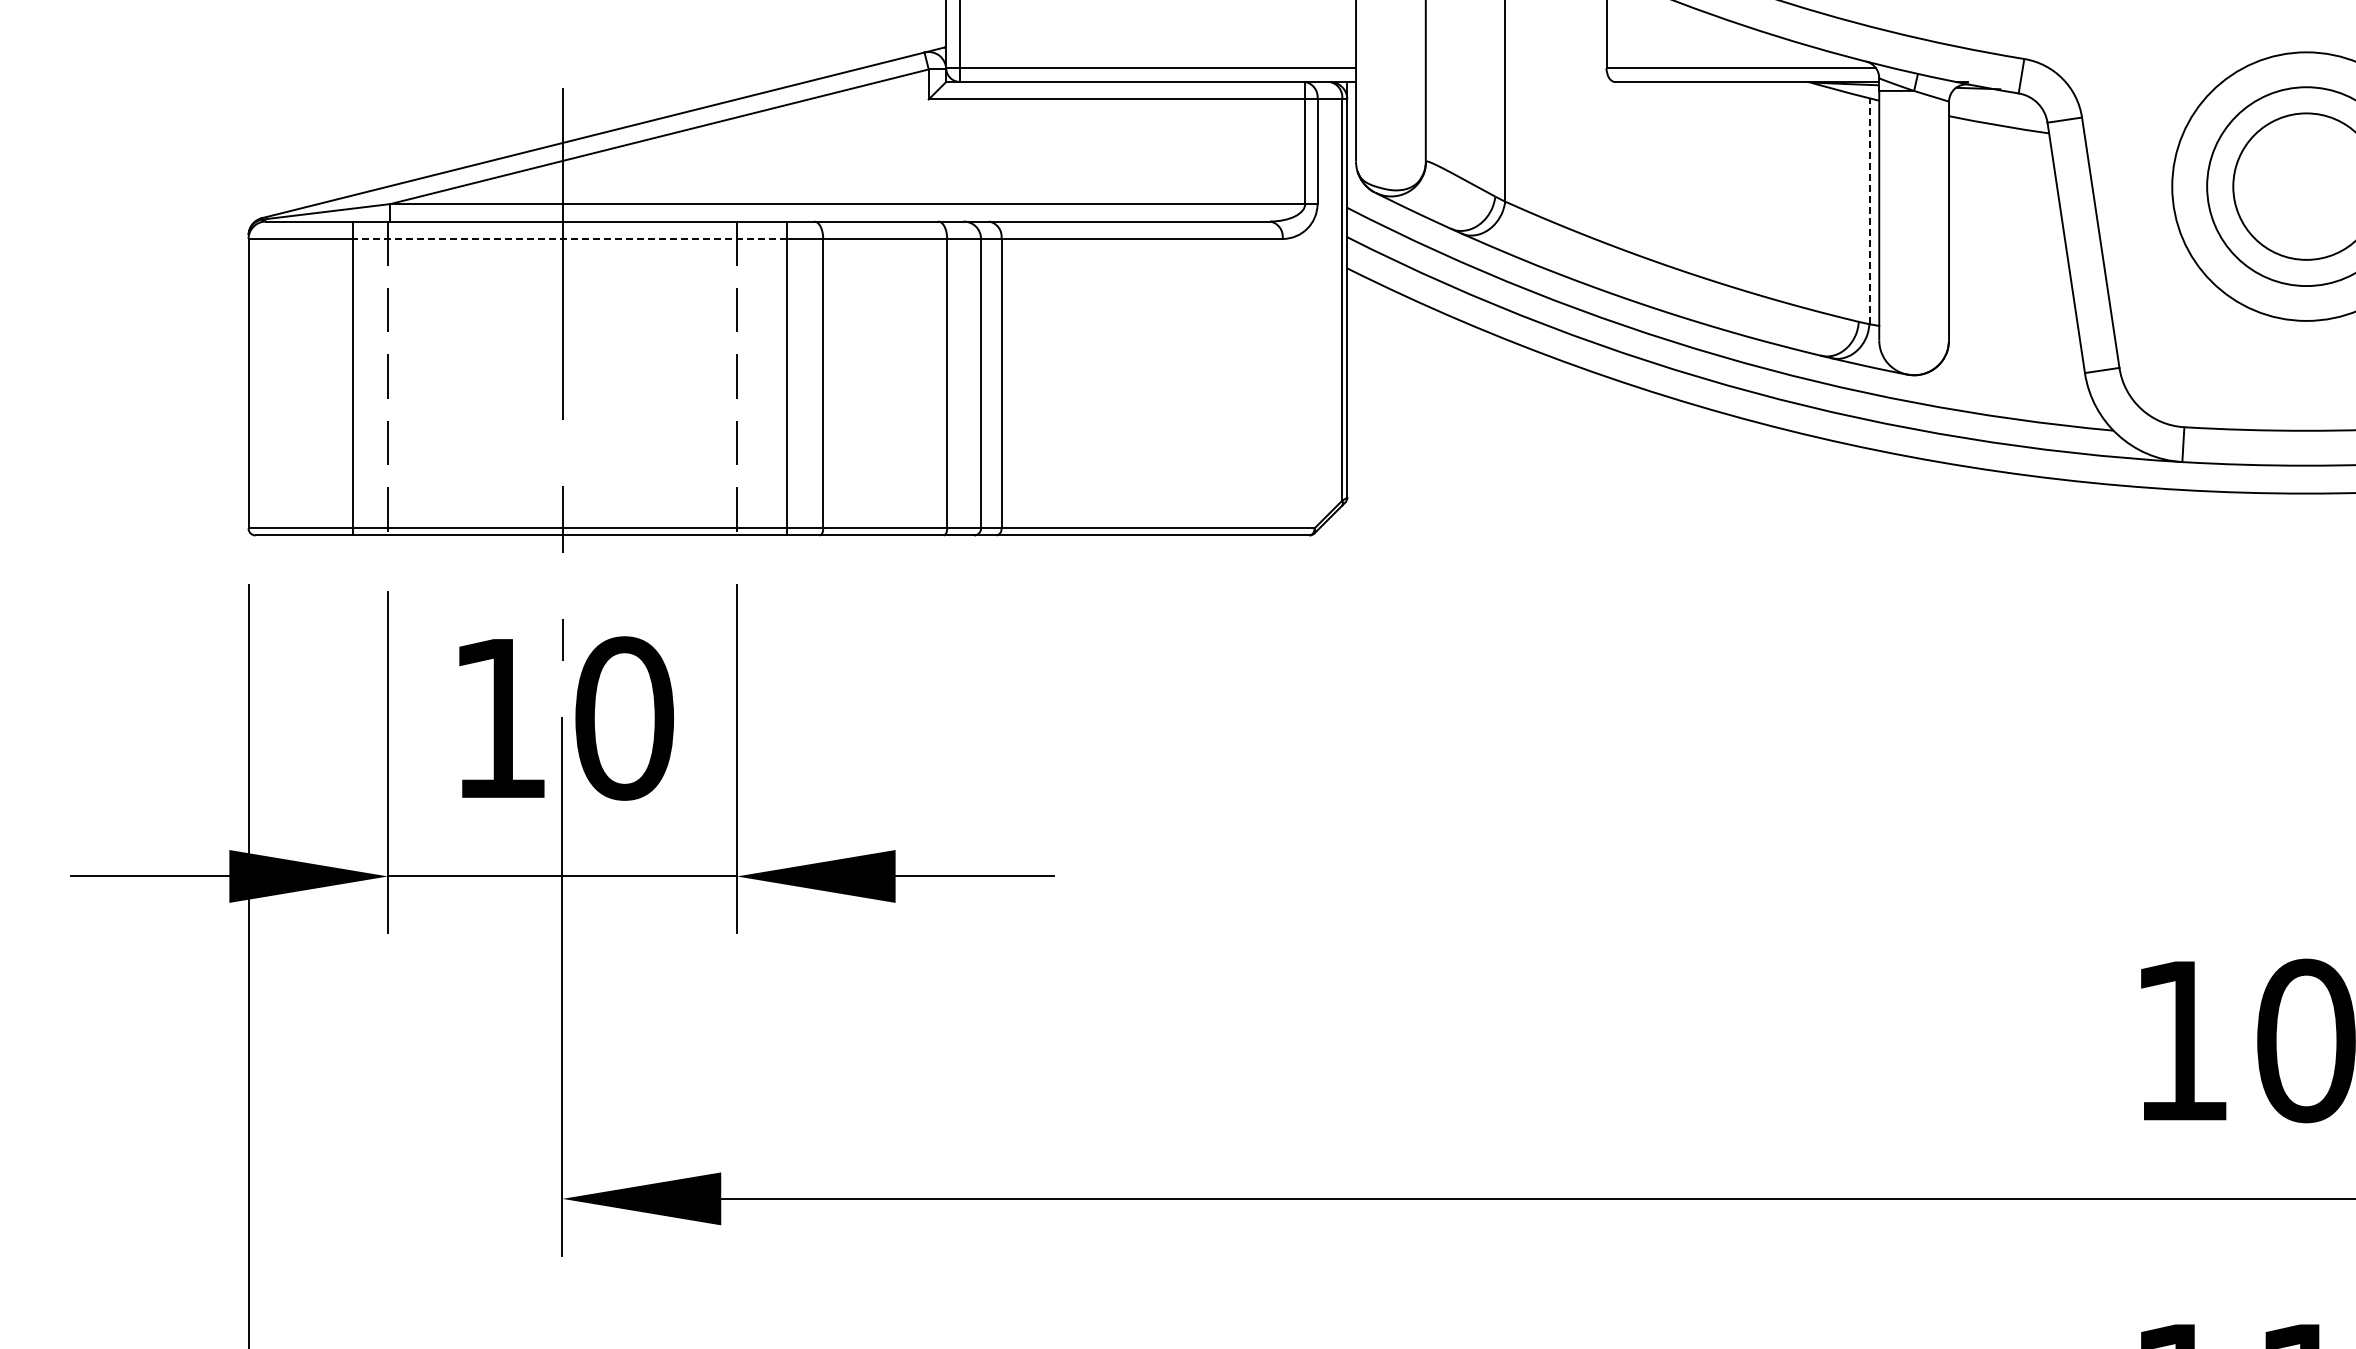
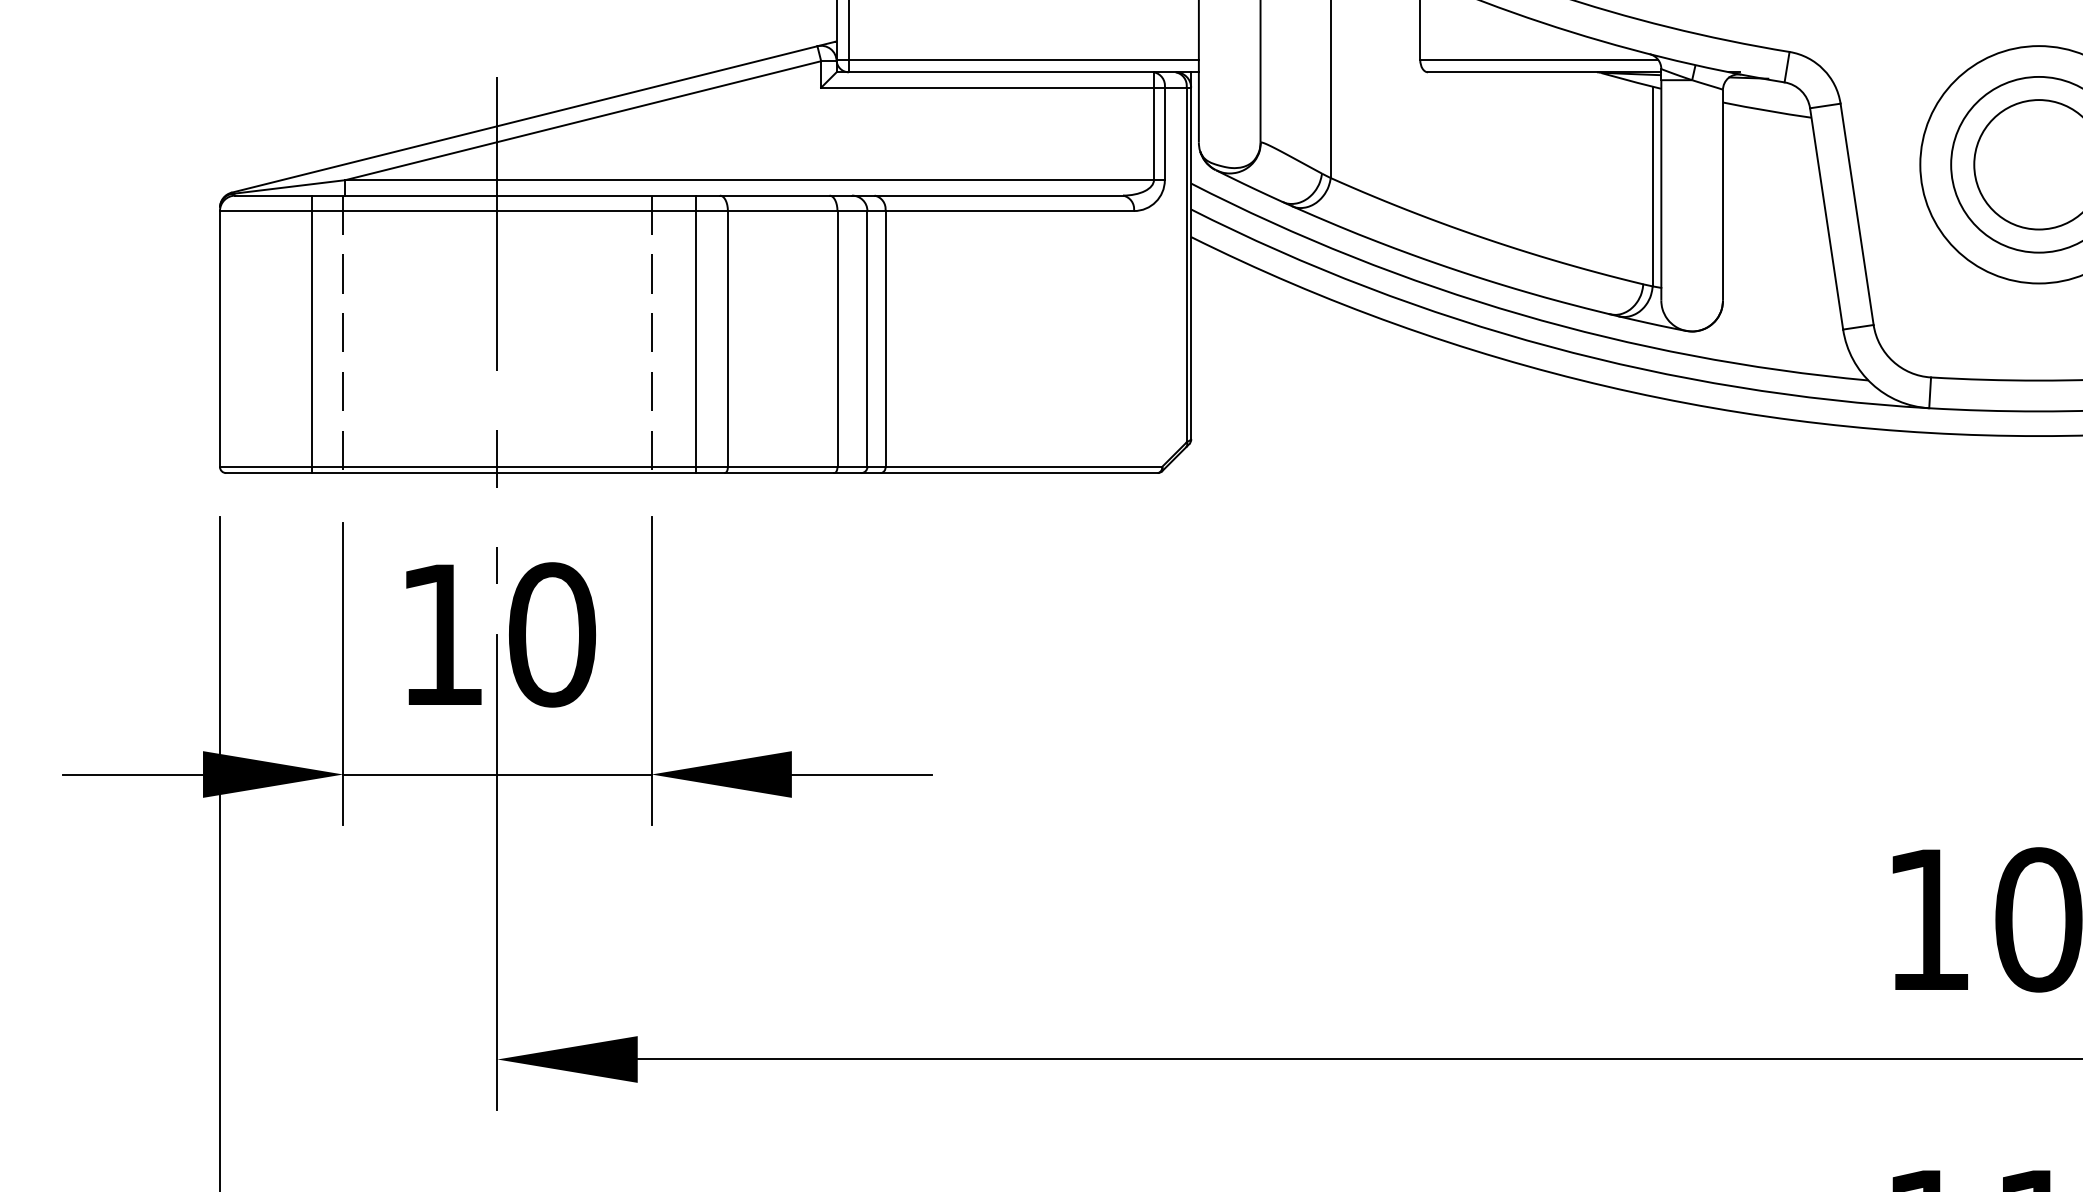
line: (1869, 211) -> (1652, 186), dashed -> solid
line: (569, 238) -> (503, 210), dashed -> solid

